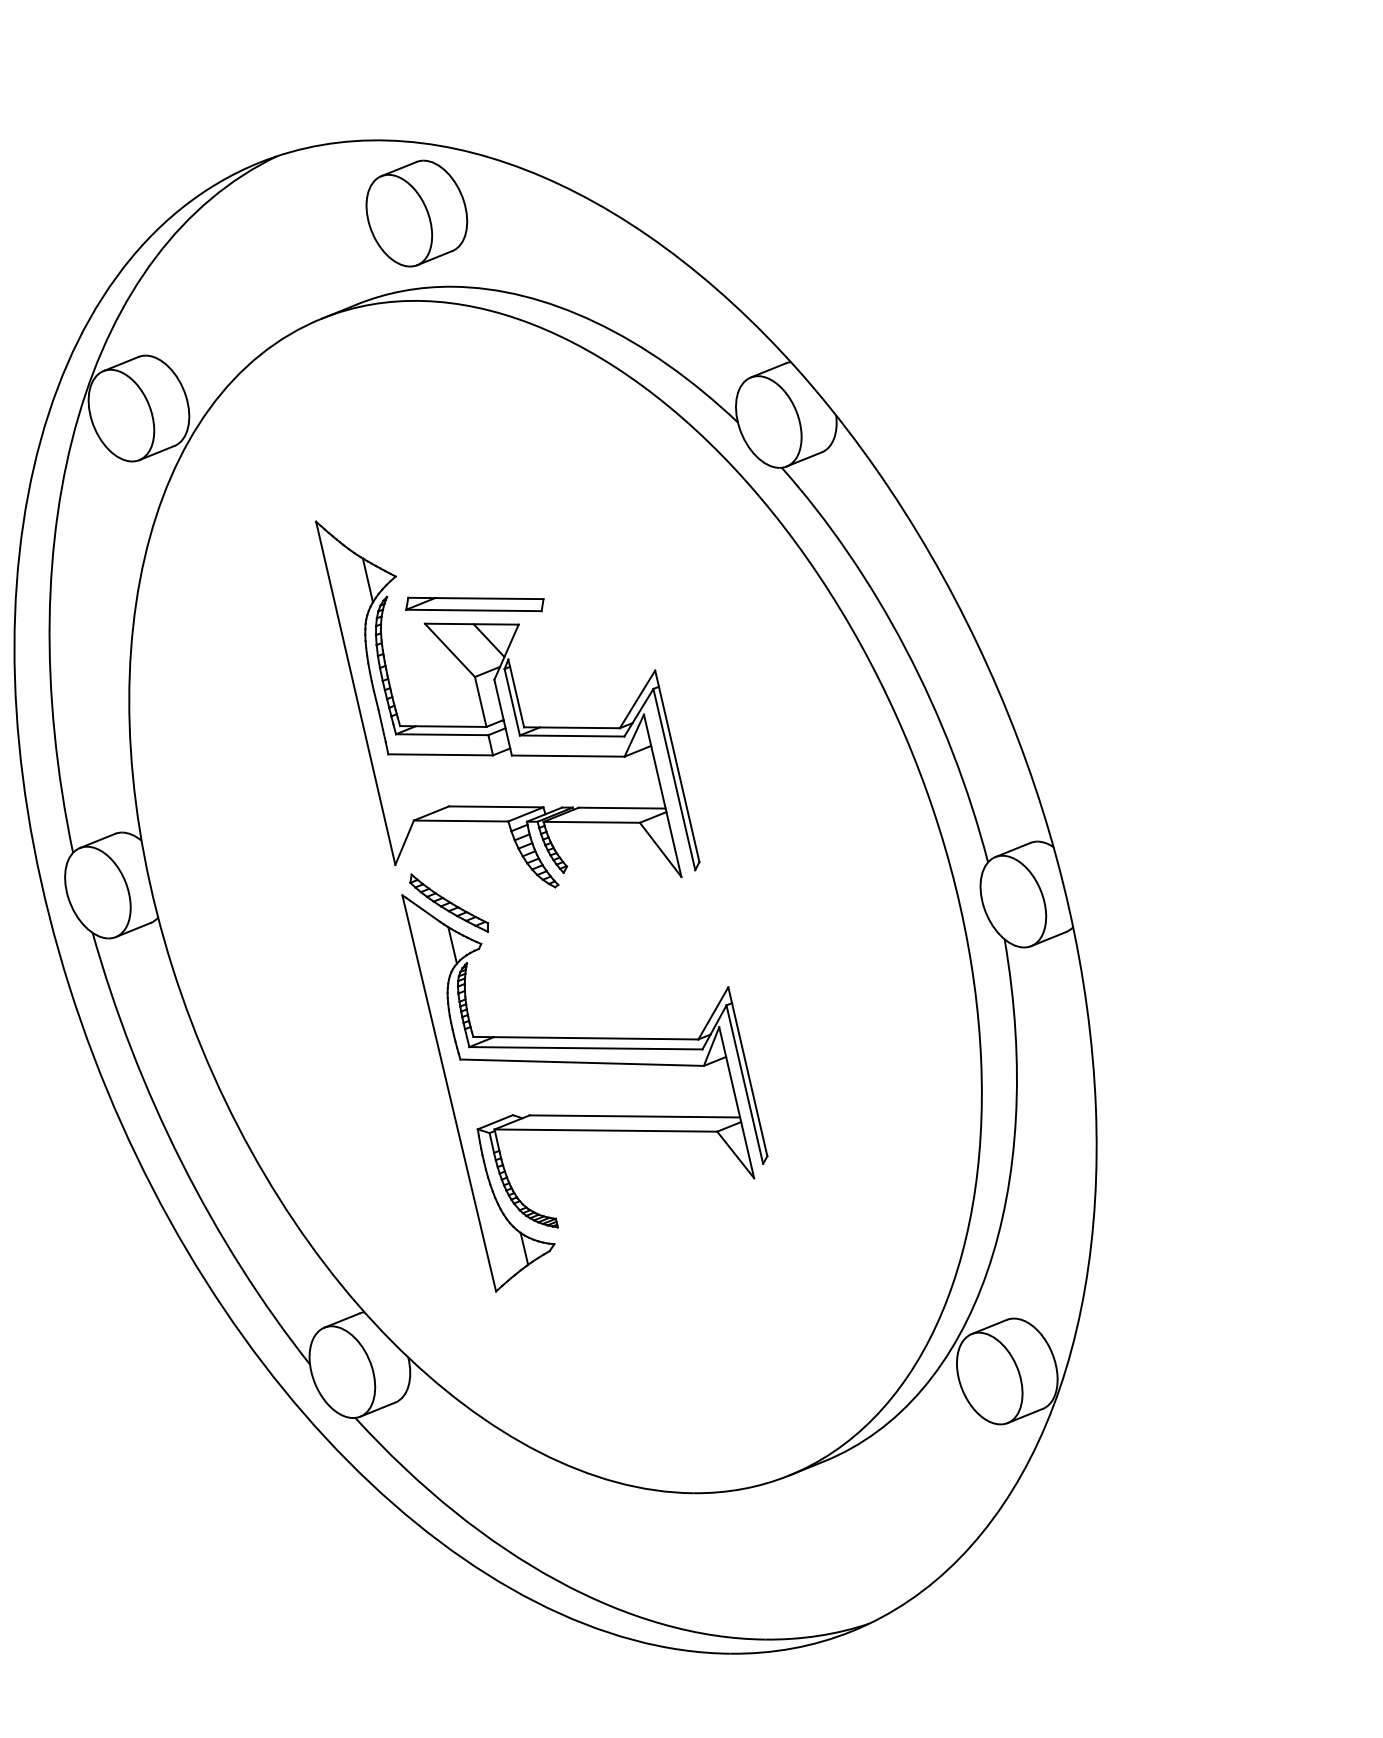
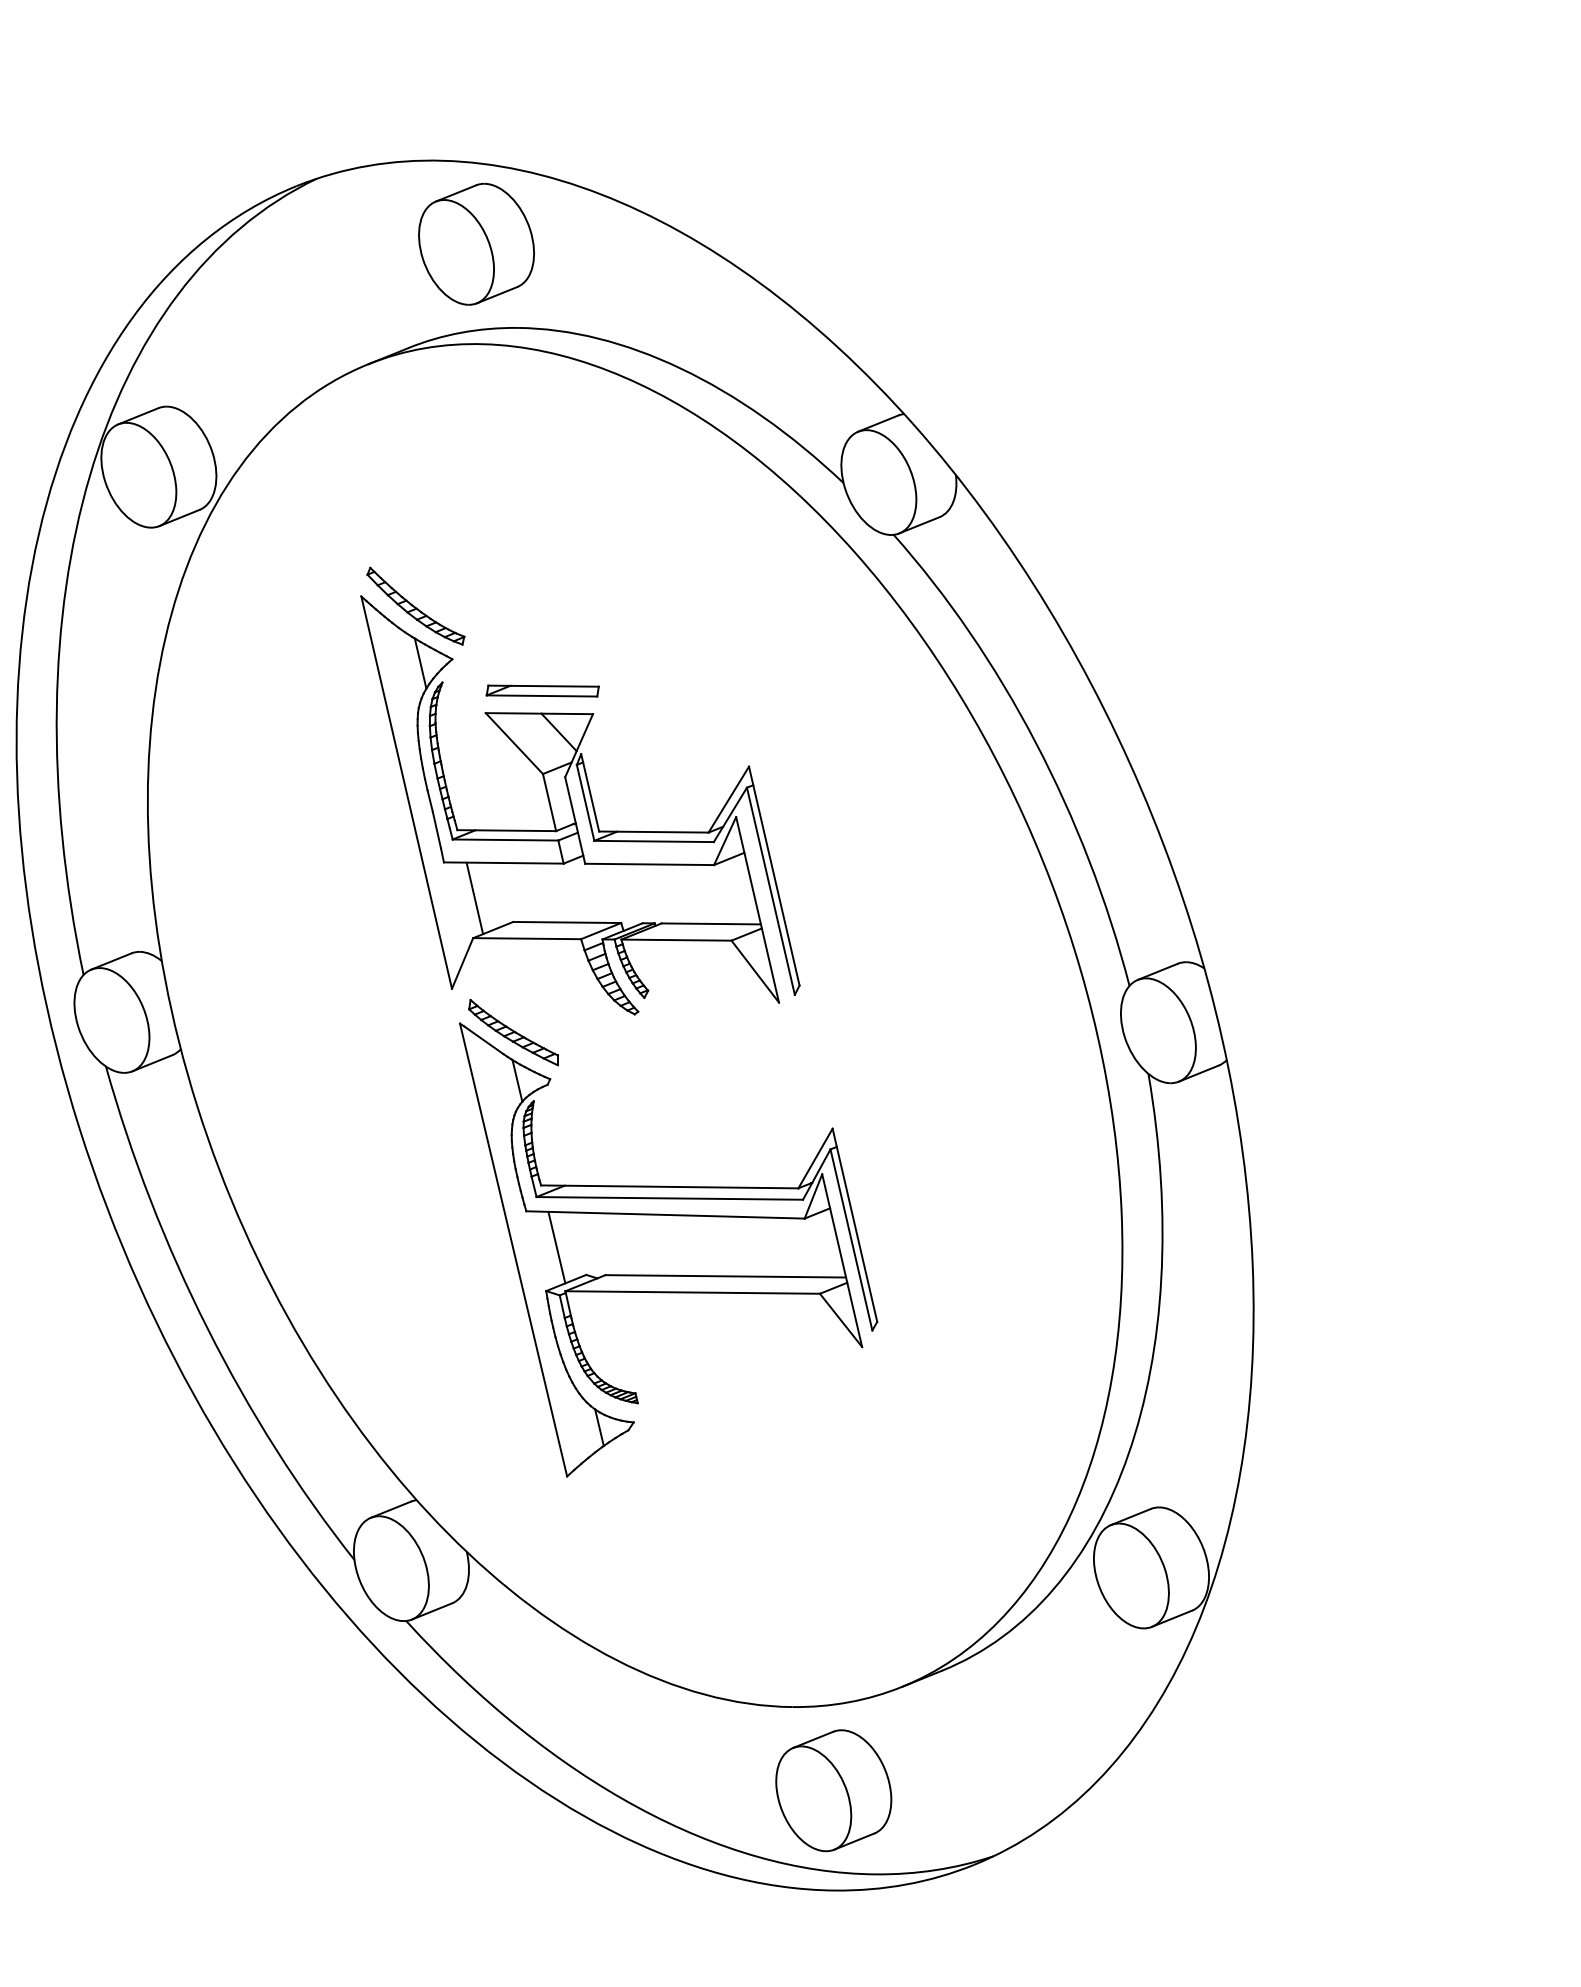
part: (363, 529) -> (415, 605), added
part: (474, 603) -> (542, 690), size x0.71
line: (415, 785) -> (474, 898), added
line: (486, 1091) -> (556, 1247), added
part: (729, 1566) -> (833, 1790), added

